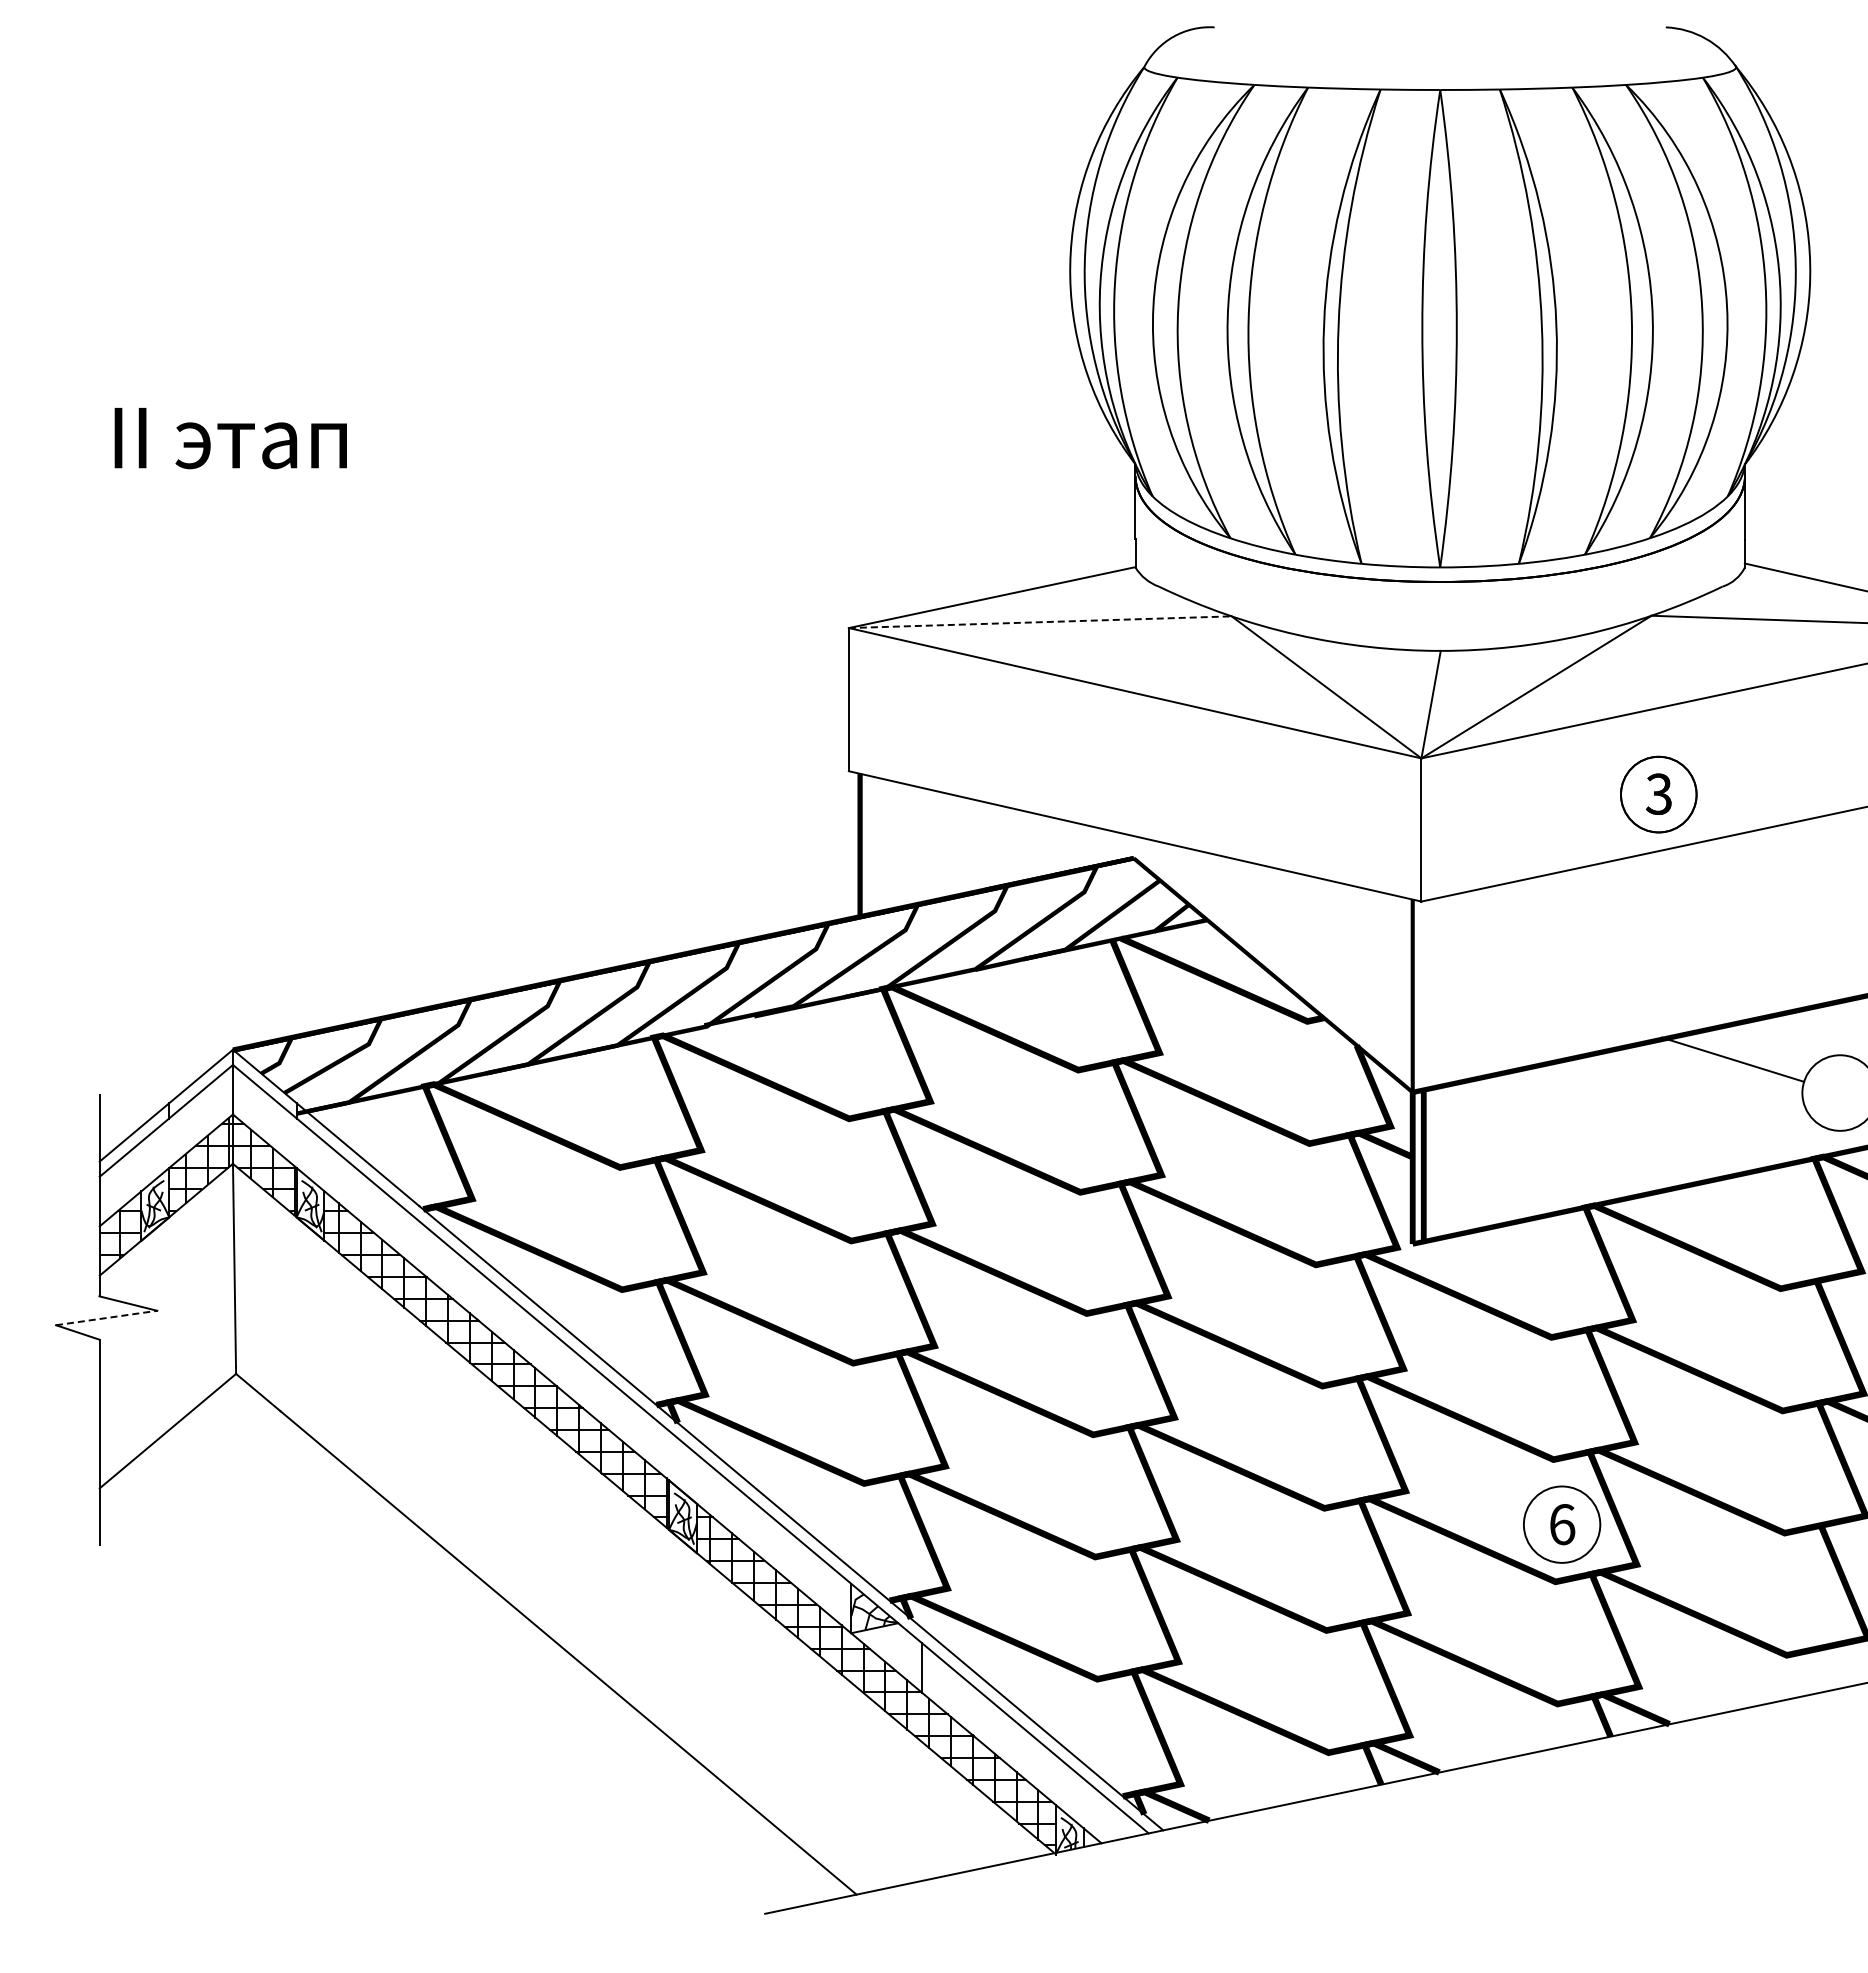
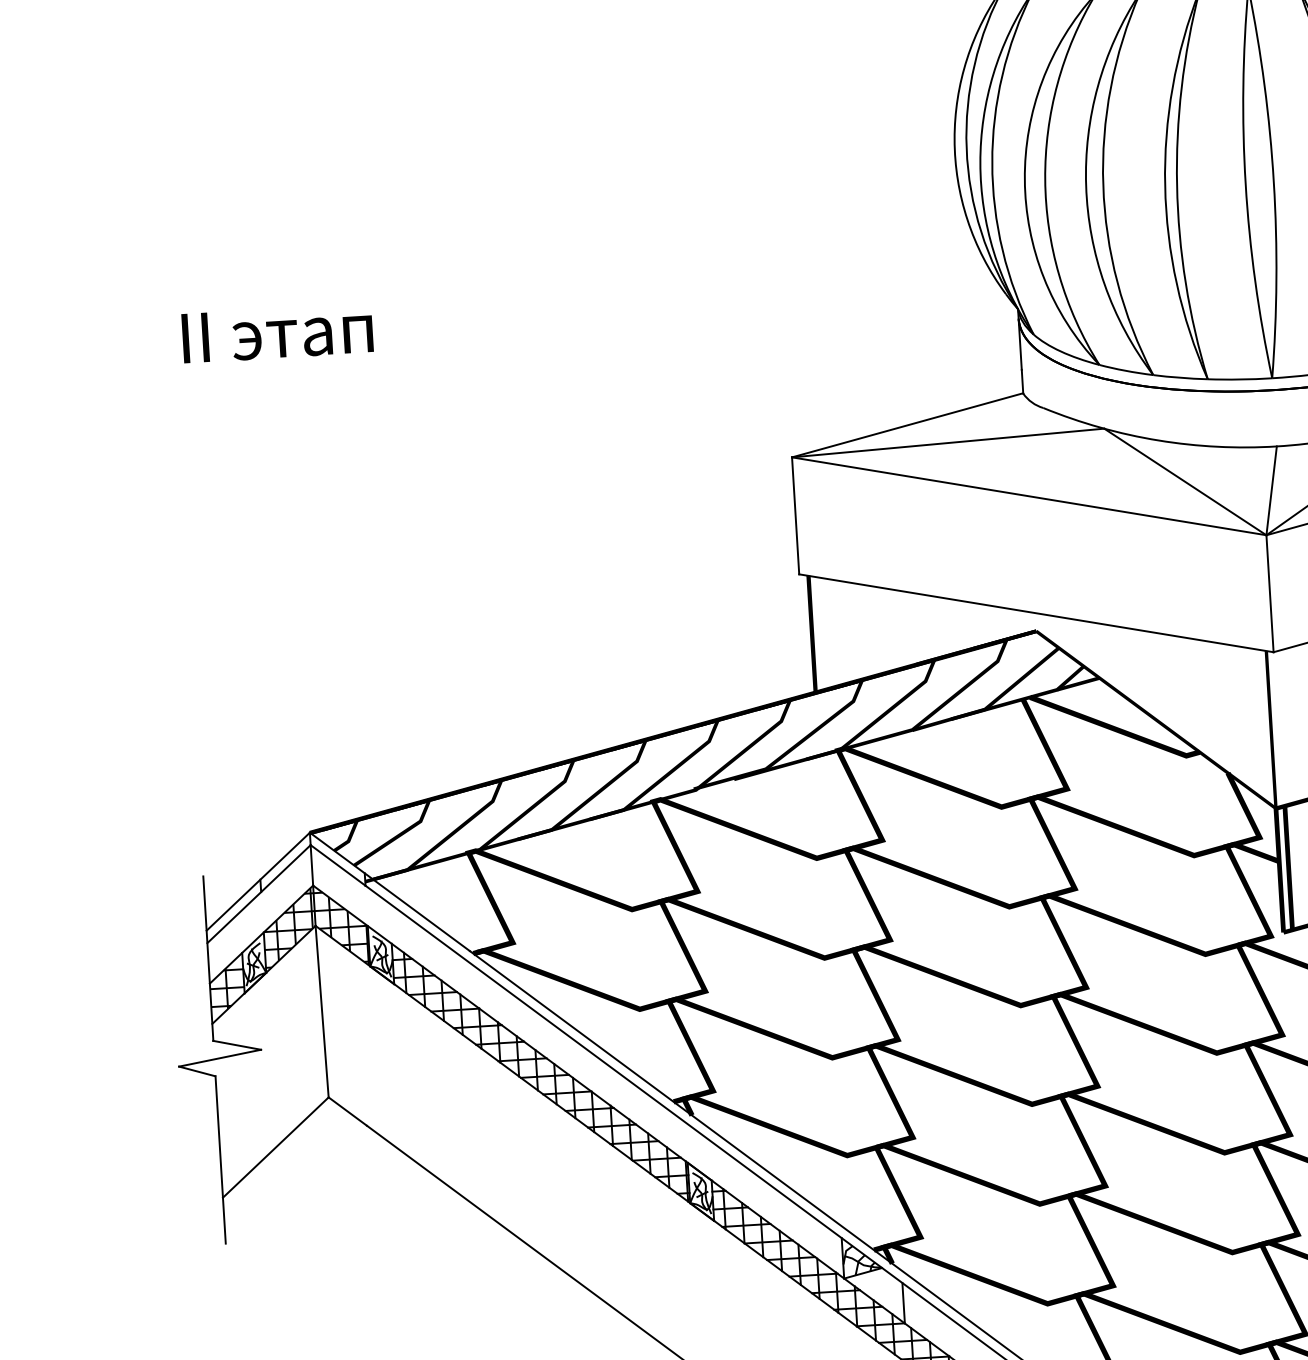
line: (1040, 622) -> (948, 443), dashed -> solid
line: (107, 1317) -> (220, 1057), dashed -> solid

